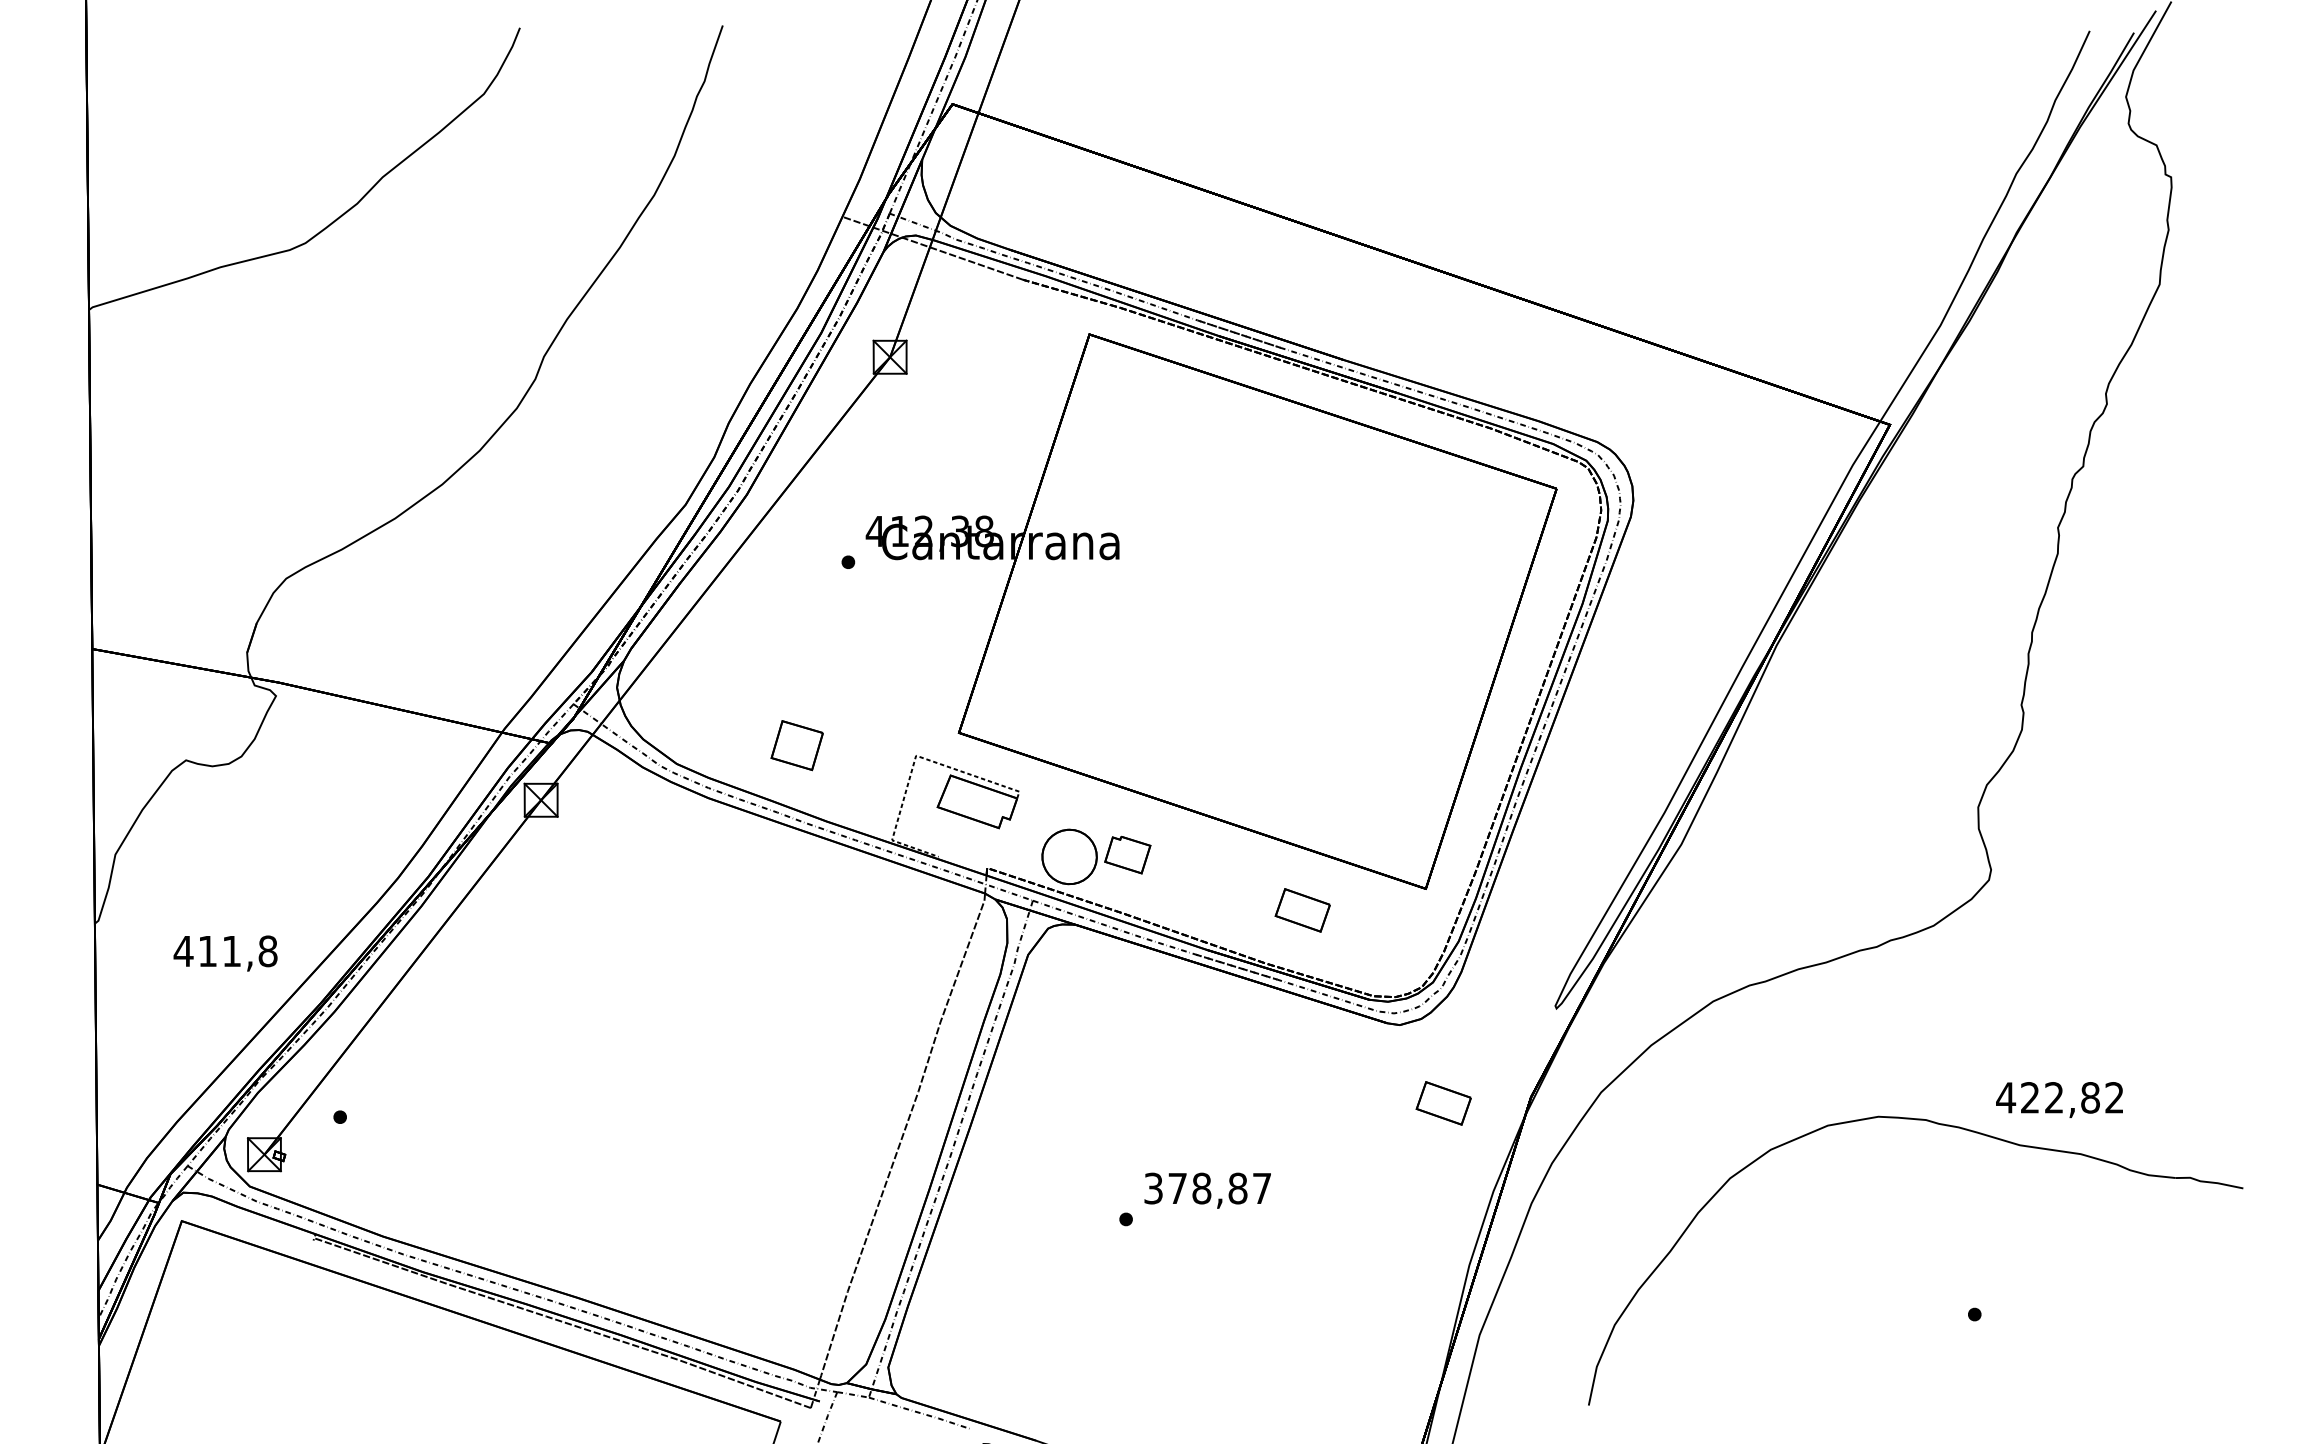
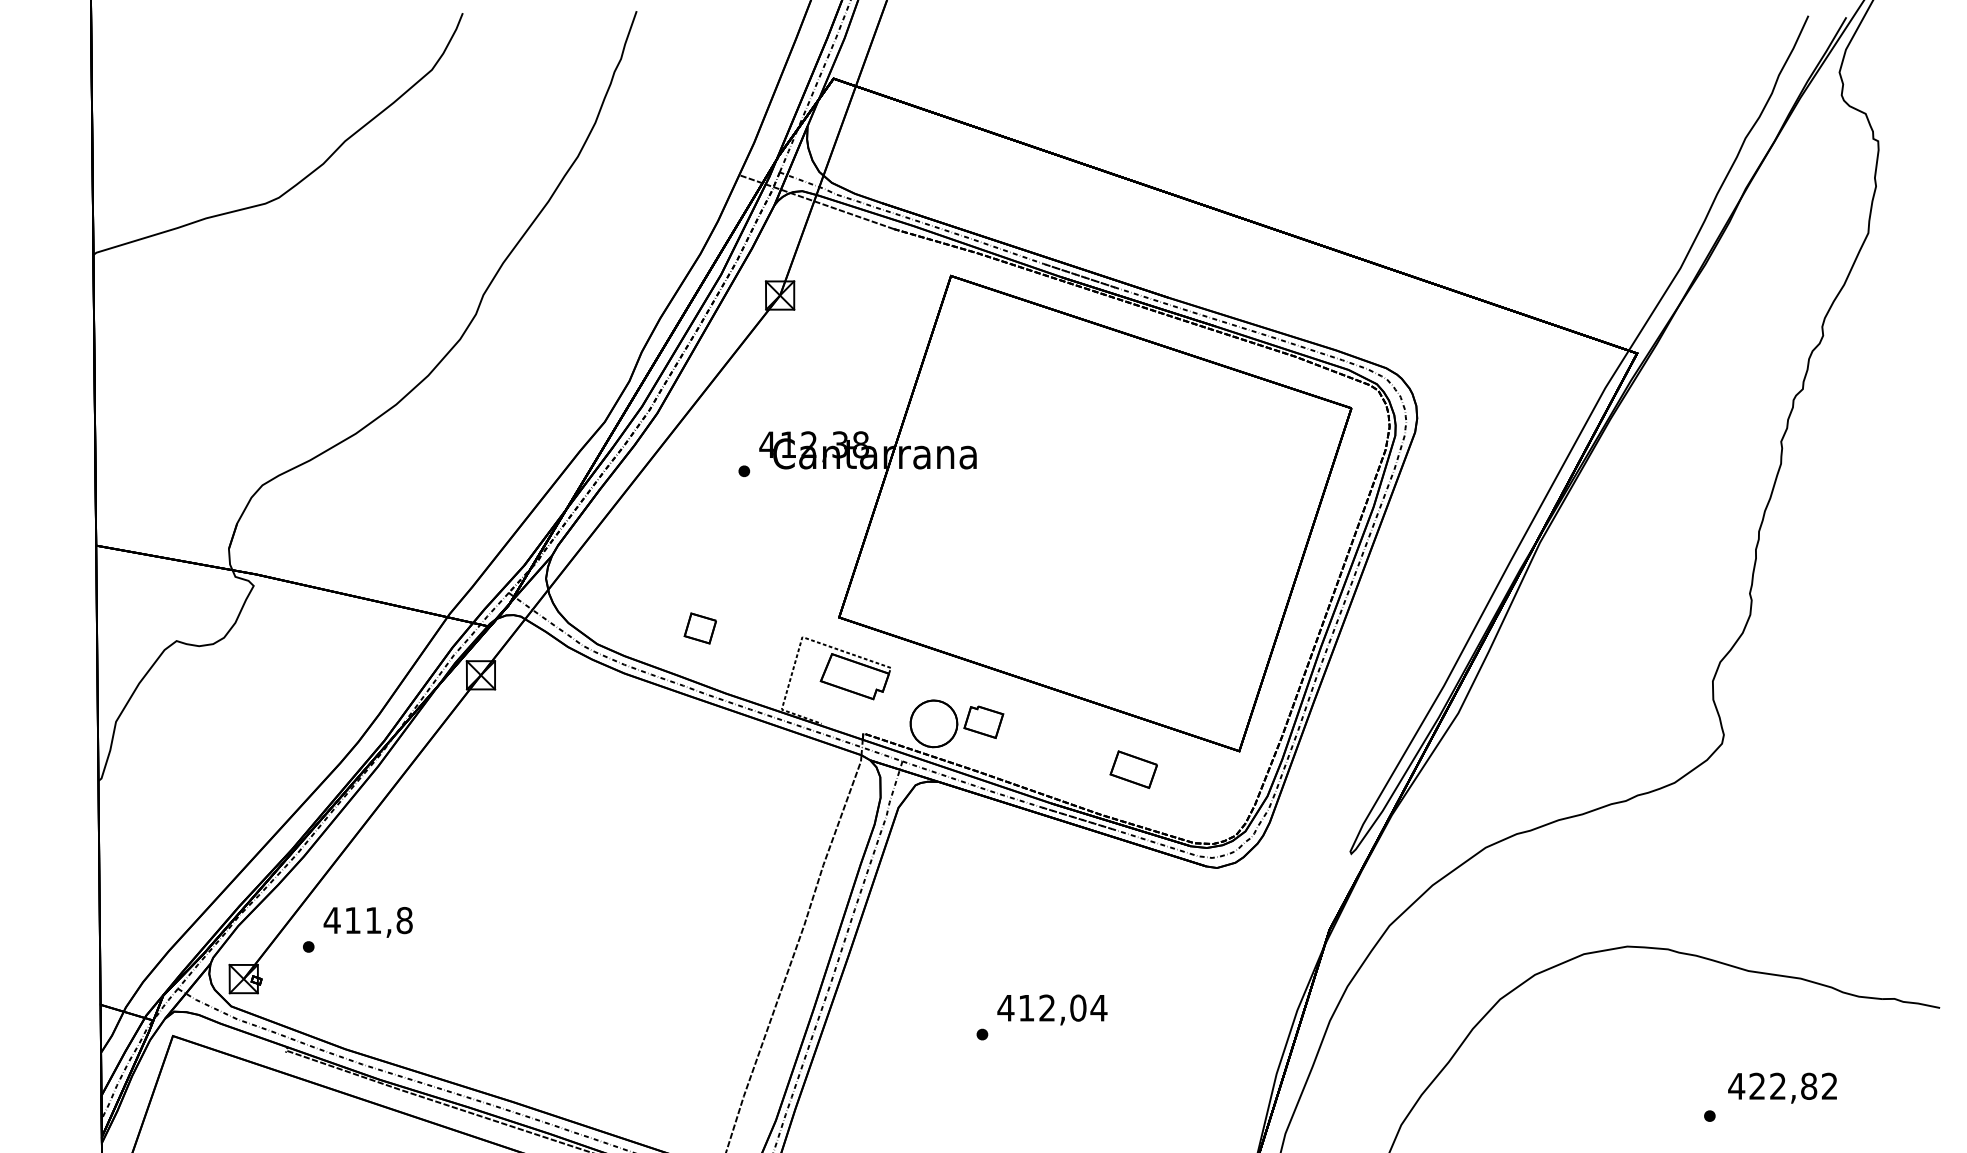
part: (796, 745) -> (699, 628), size x0.71
text: (225, 953) -> (368, 922), moved
text: (2059, 1099) -> (1782, 1087), moved
part: (1443, 1103) -> (1254, 935), removed
text: (1207, 1188) -> (1052, 1008), 378,87 -> 412,04

